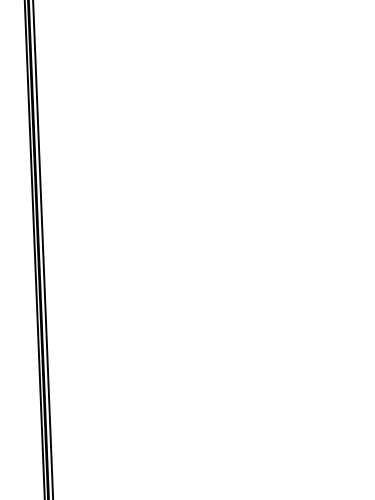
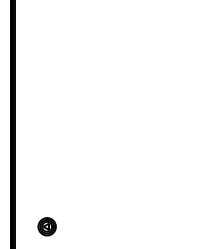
part: (119, 412) -> (46, 226), added

